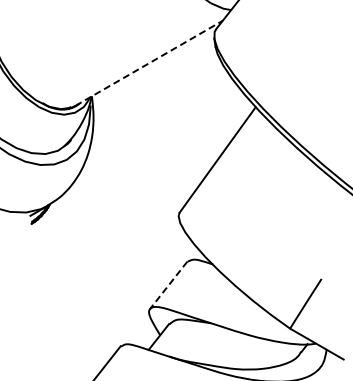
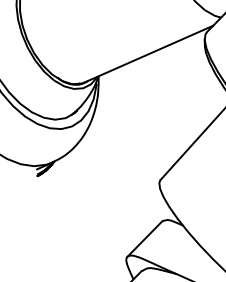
line: (149, 63) -> (149, 54), dashed -> solid
line: (168, 285) -> (144, 239), dashed -> solid

